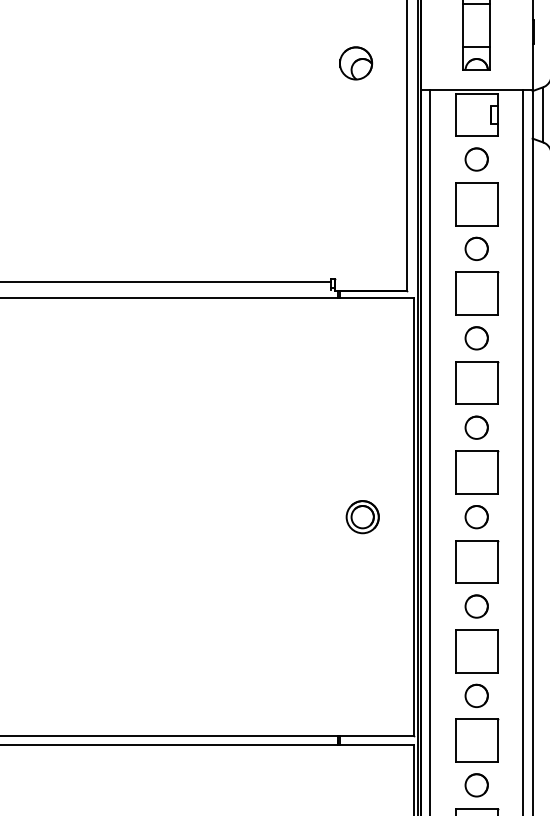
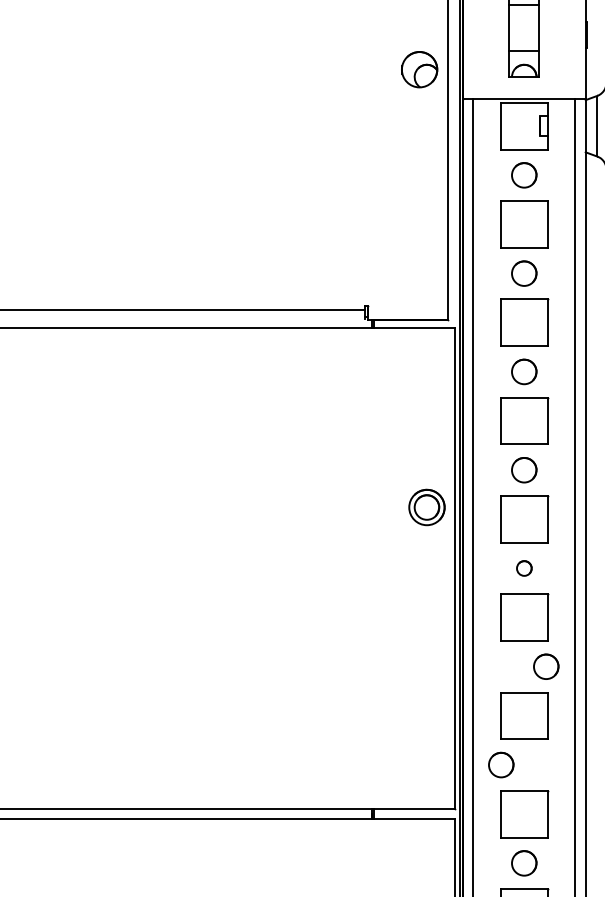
part: (355, 63) -> (419, 69), moved
part: (362, 517) -> (426, 507), moved
circle: (476, 517) -> (524, 568), size x0.6
circle: (476, 606) -> (546, 666), moved
part: (476, 695) -> (501, 764), moved

